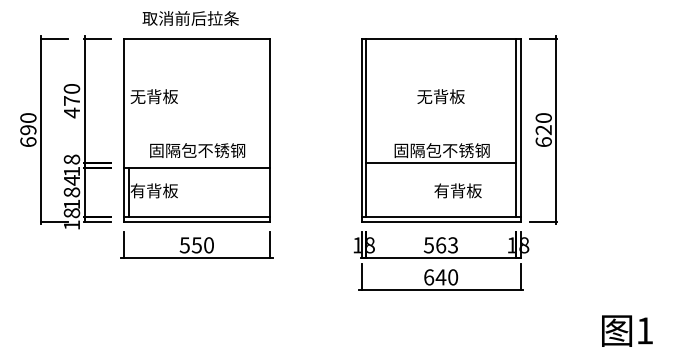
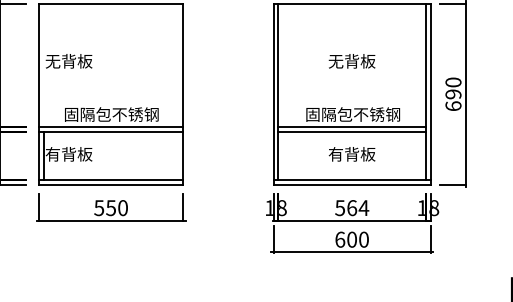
text: (543, 130) -> (453, 94), 620 -> 690
line: (196, 163) -> (110, 127), added
line: (440, 168) -> (351, 132), added
text: (457, 190) -> (351, 153), moved
text: (452, 245) -> (363, 208), 563 -> 564
text: (440, 277) -> (351, 239), 640 -> 600

